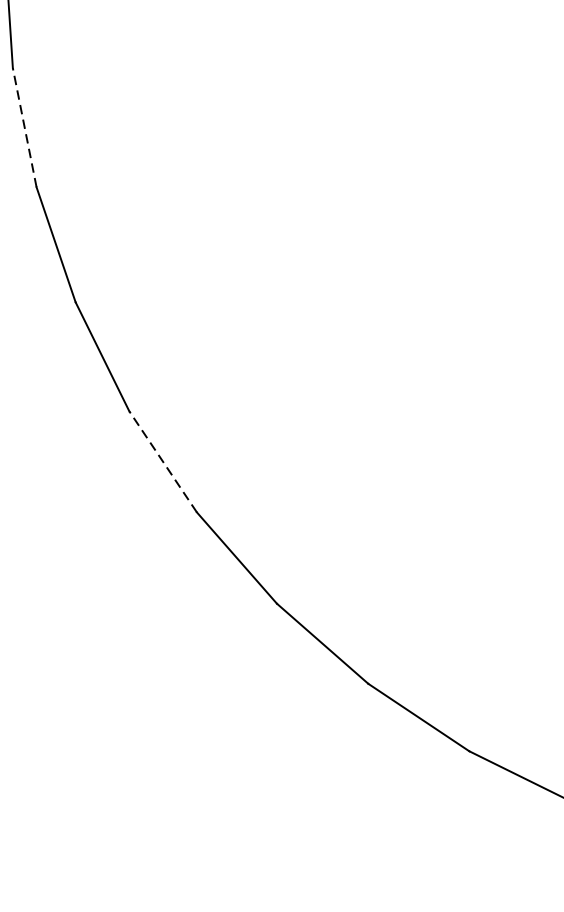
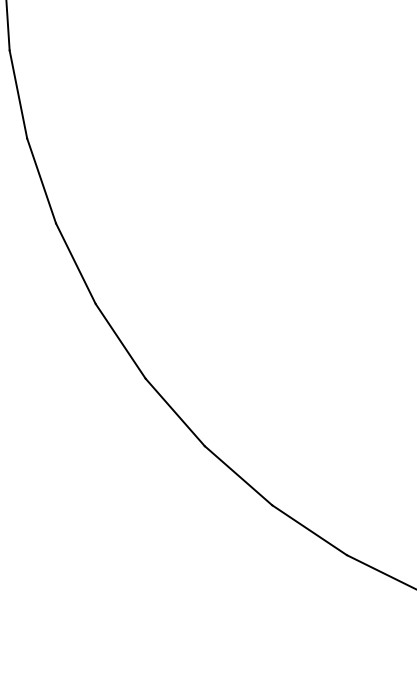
line: (24, 127) -> (18, 94), dashed -> solid
line: (162, 462) -> (120, 341), dashed -> solid

